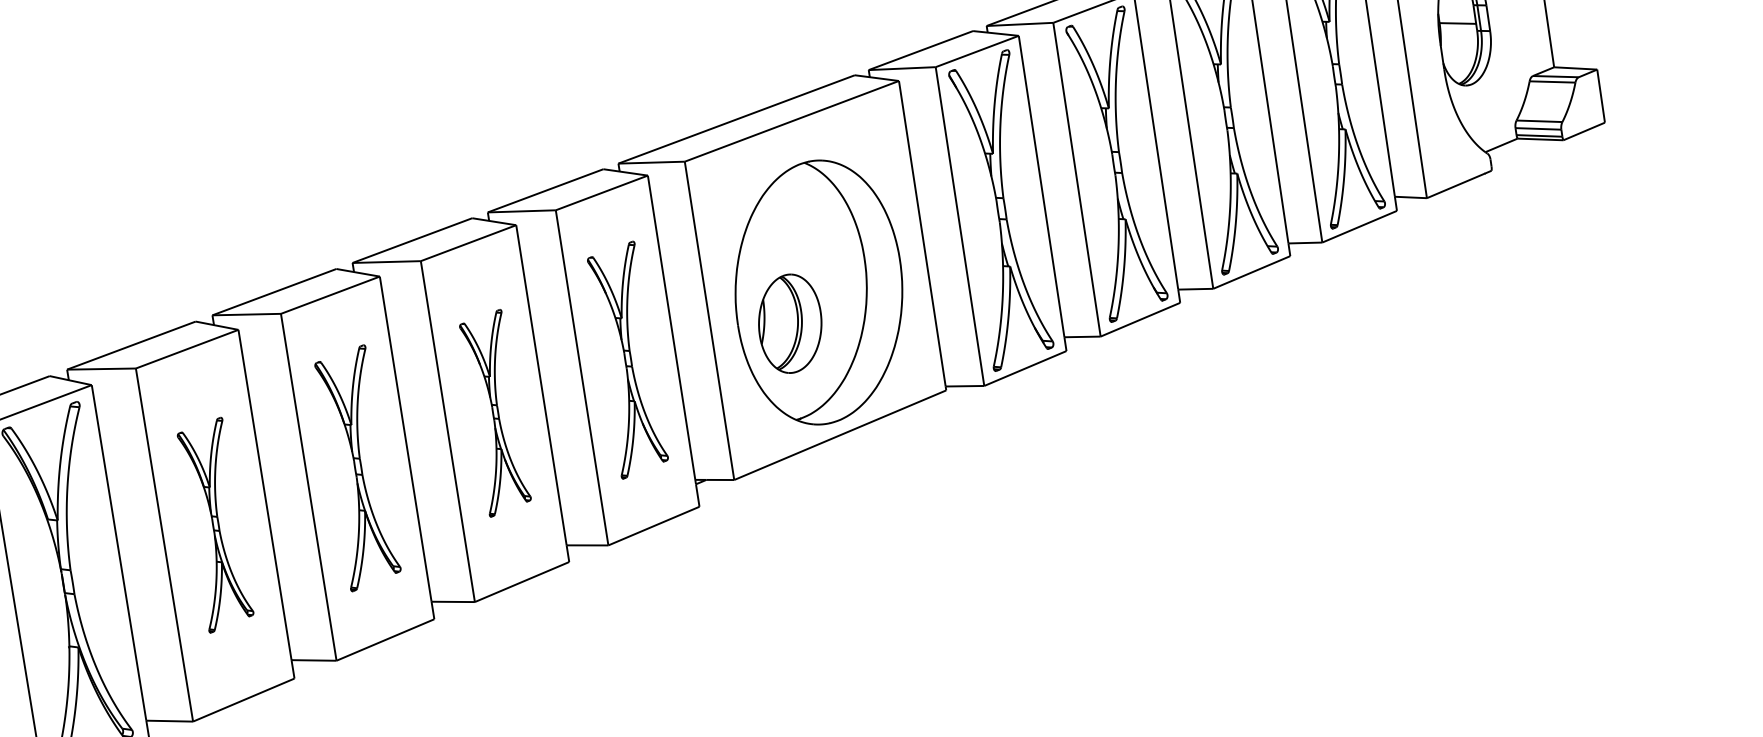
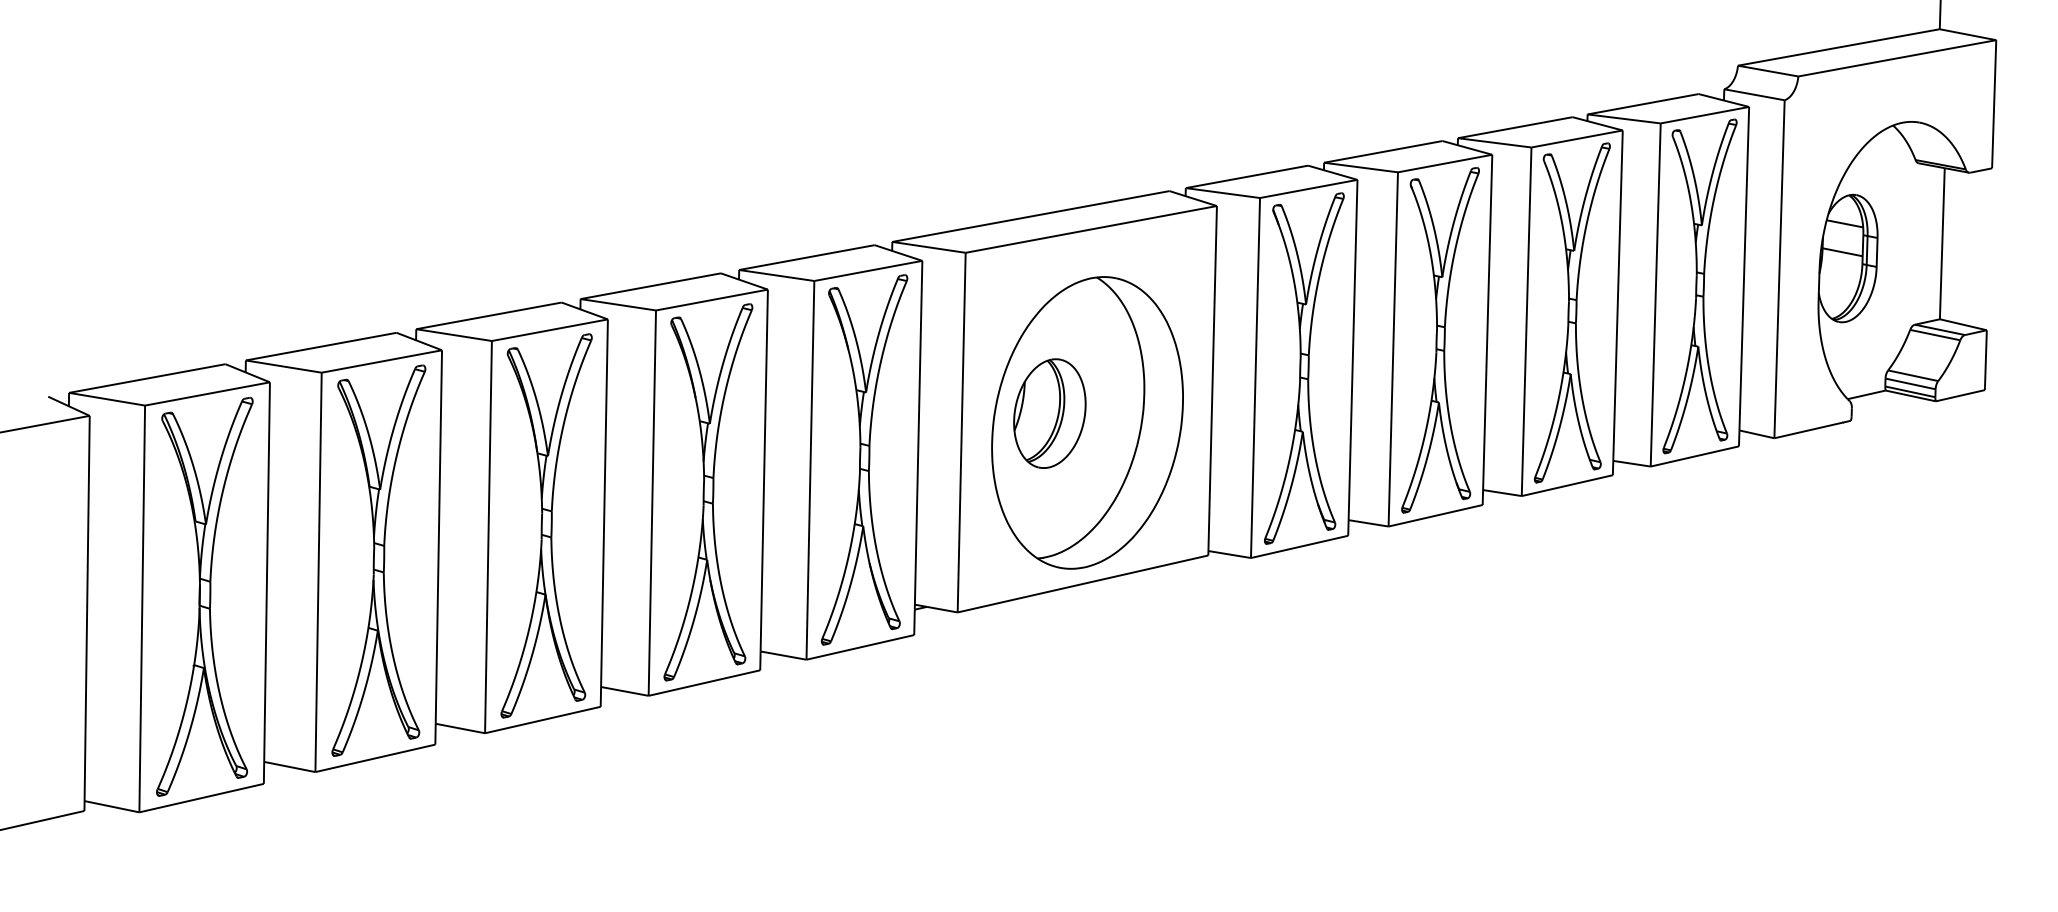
part: (789, 323) -> (1049, 413), moved
part: (628, 359) -> (864, 459), size x1.43
part: (495, 413) -> (708, 492), size x1.67
part: (358, 467) -> (546, 525), size x1.43
part: (215, 525) -> (378, 560), size x1.67

